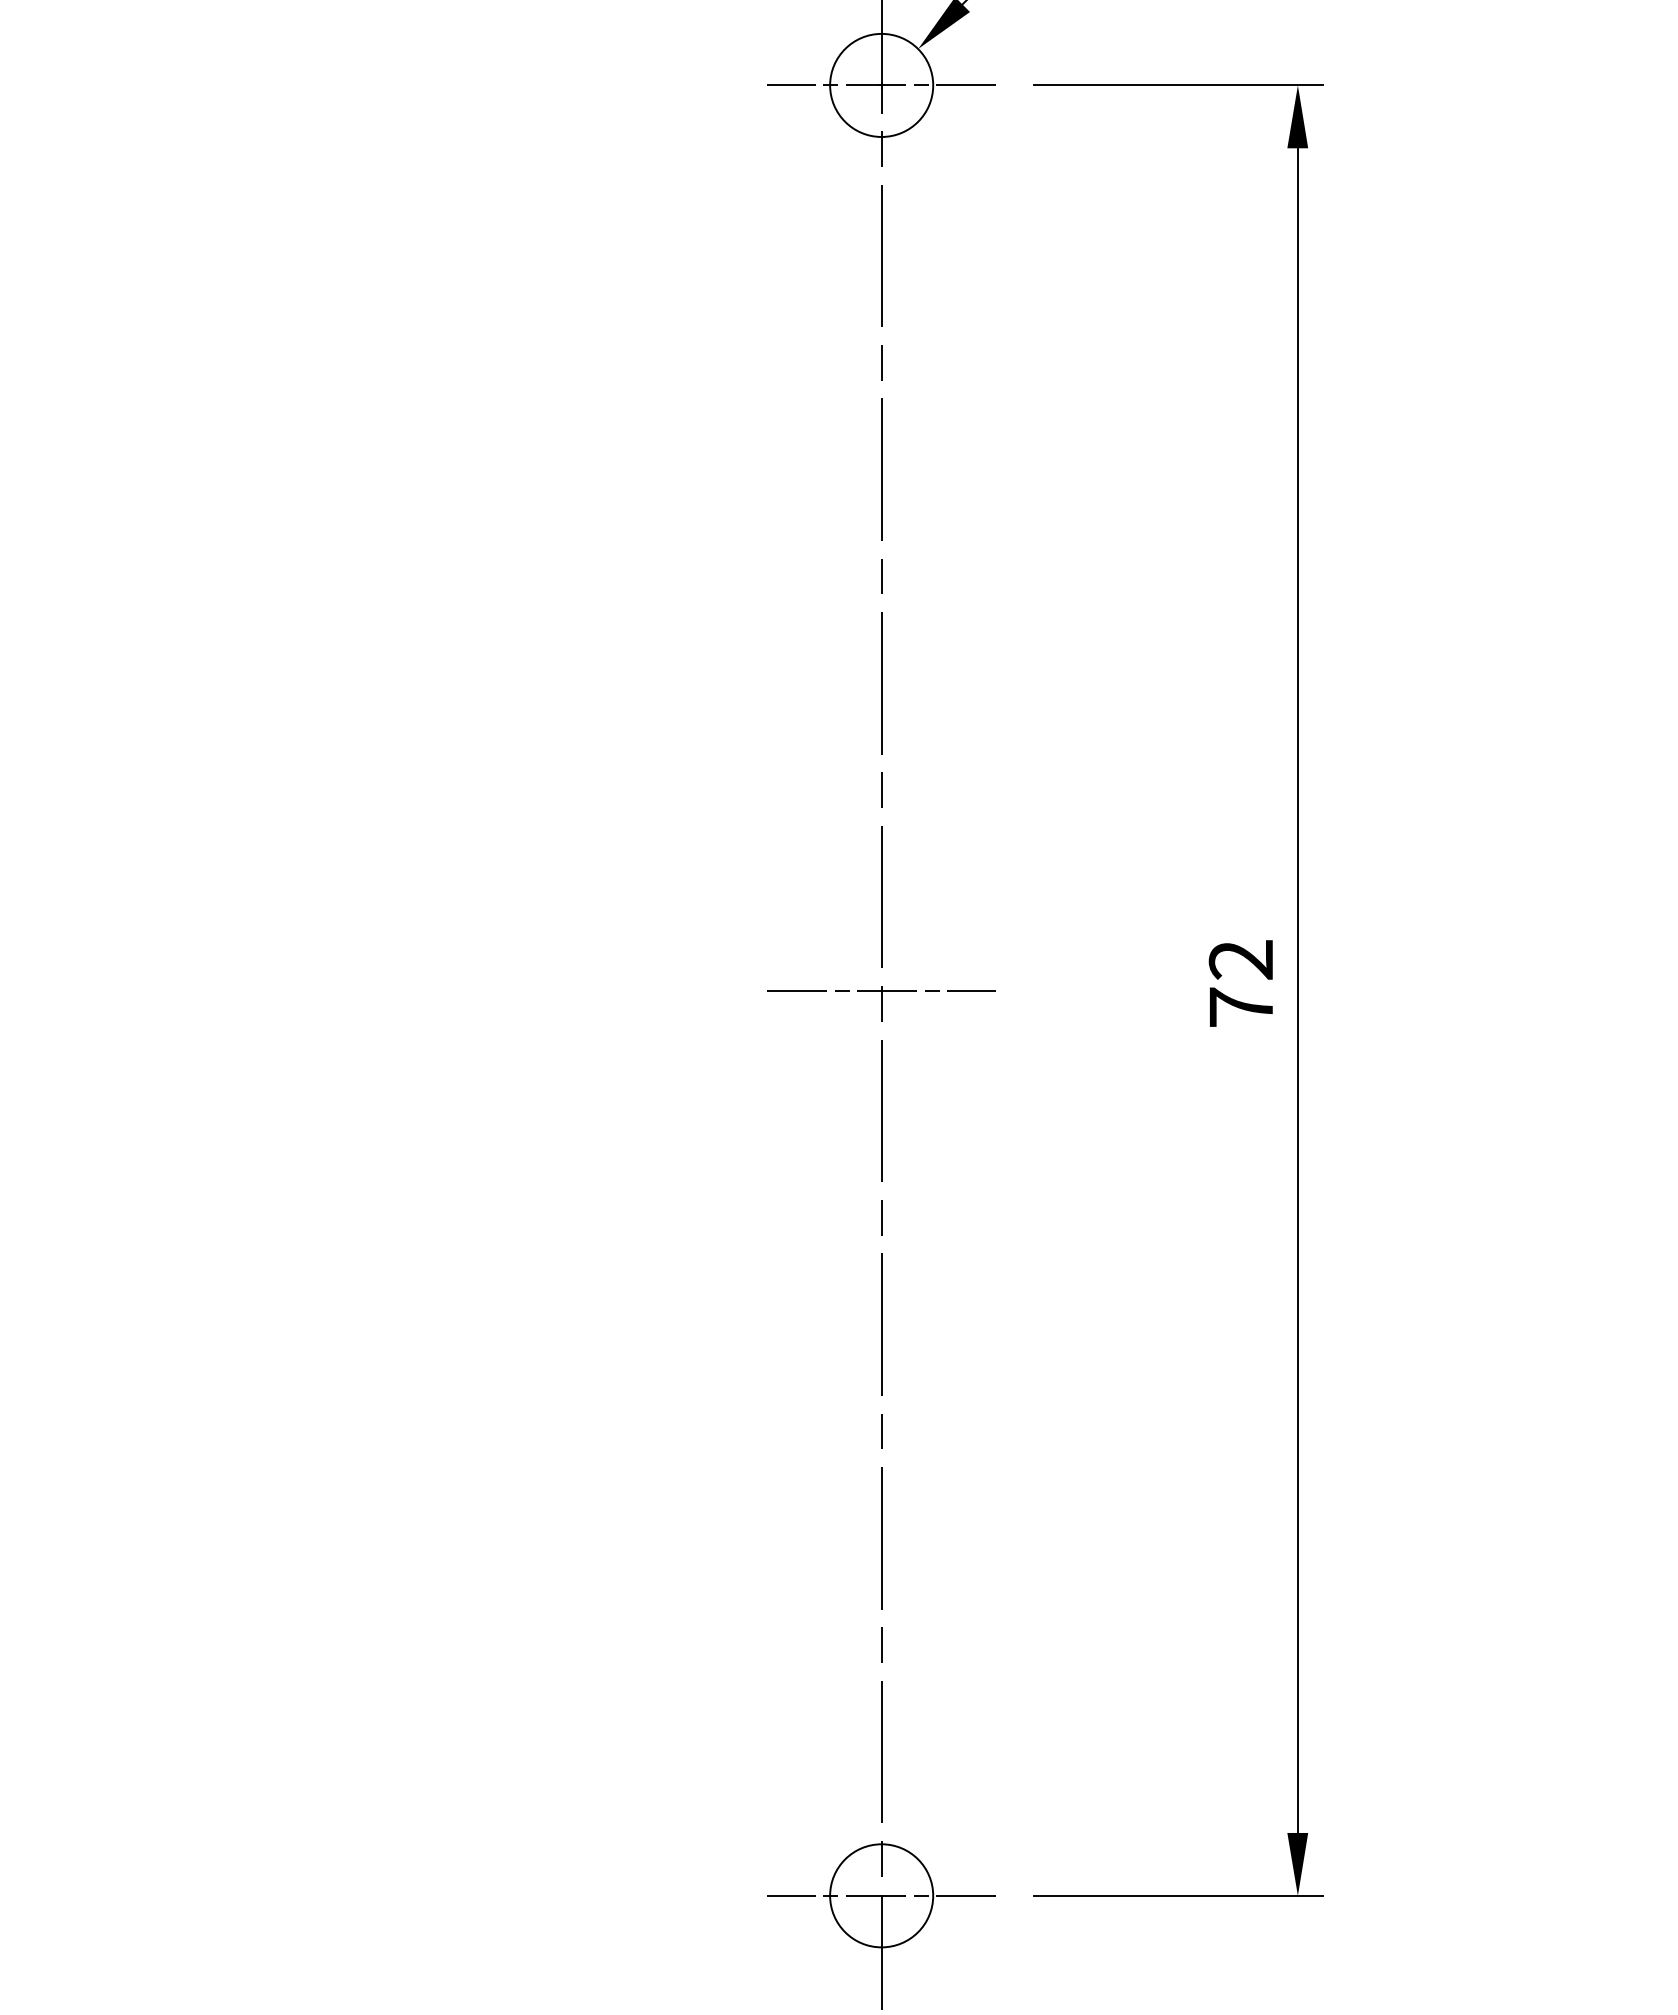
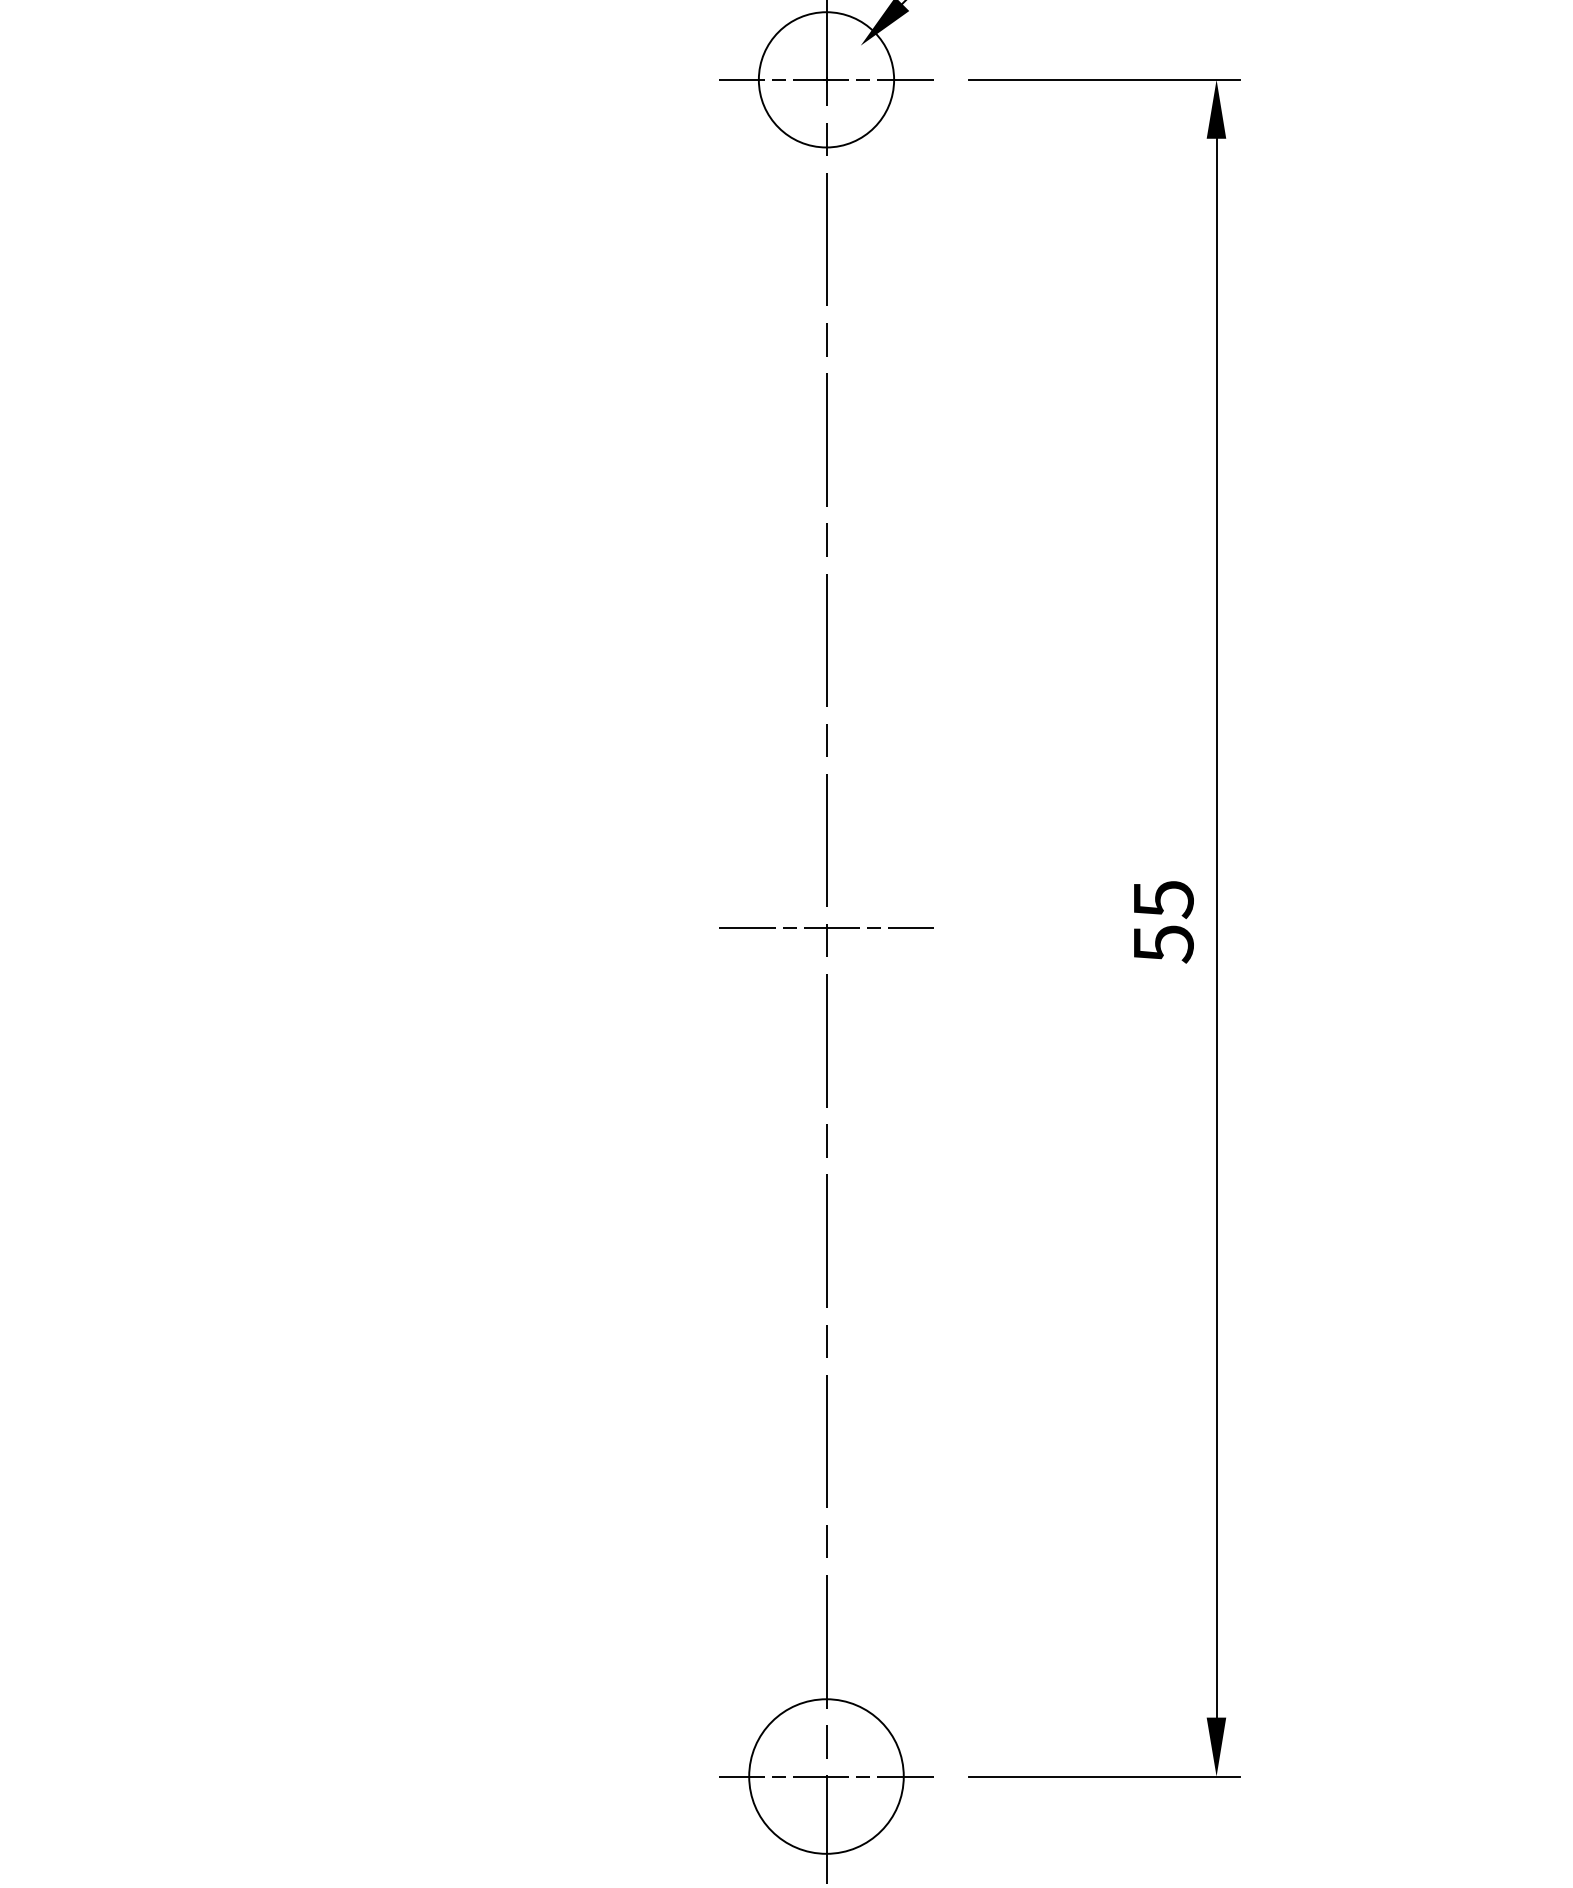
circle: (881, 84) -> (826, 78), size x1.4
text: (1240, 984) -> (1162, 922), 72 -> 55
circle: (881, 1895) -> (826, 1776), size x1.6

